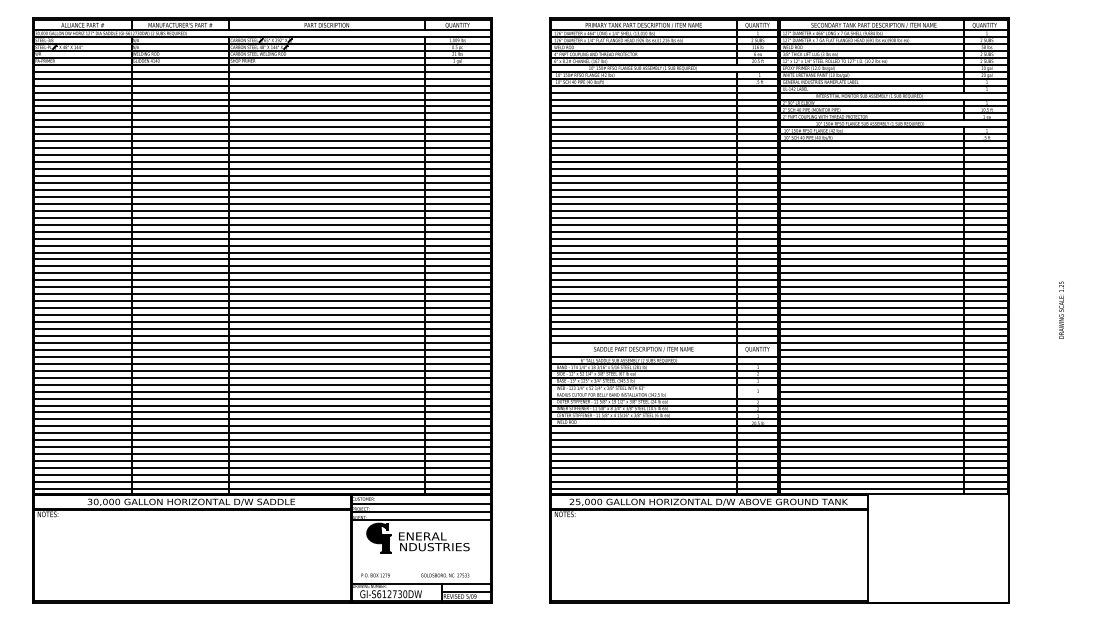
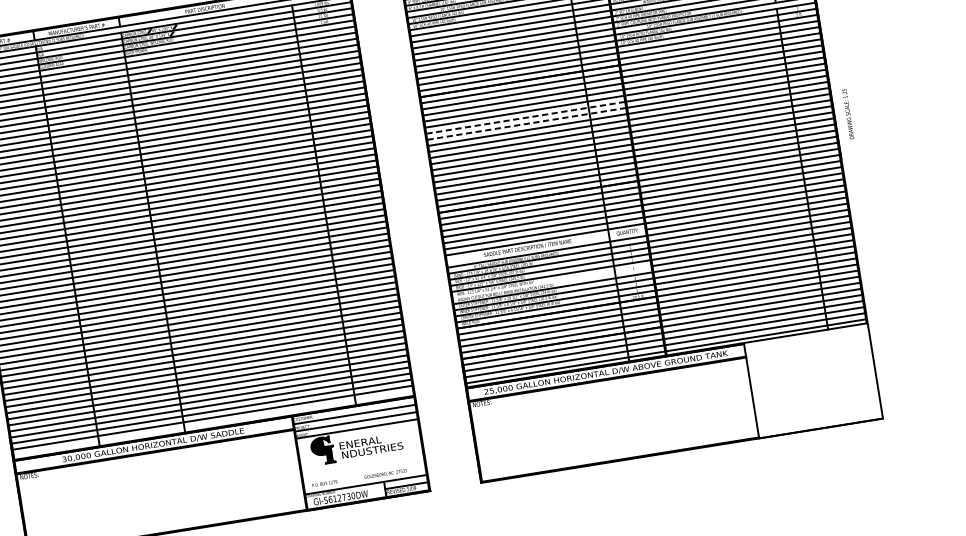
line: (664, 203) -> (525, 117), solid -> dashed
line: (664, 210) -> (526, 123), solid -> dashed
text: (1061, 309) -> (848, 113), moved
line: (262, 489) -> (213, 424), removed

